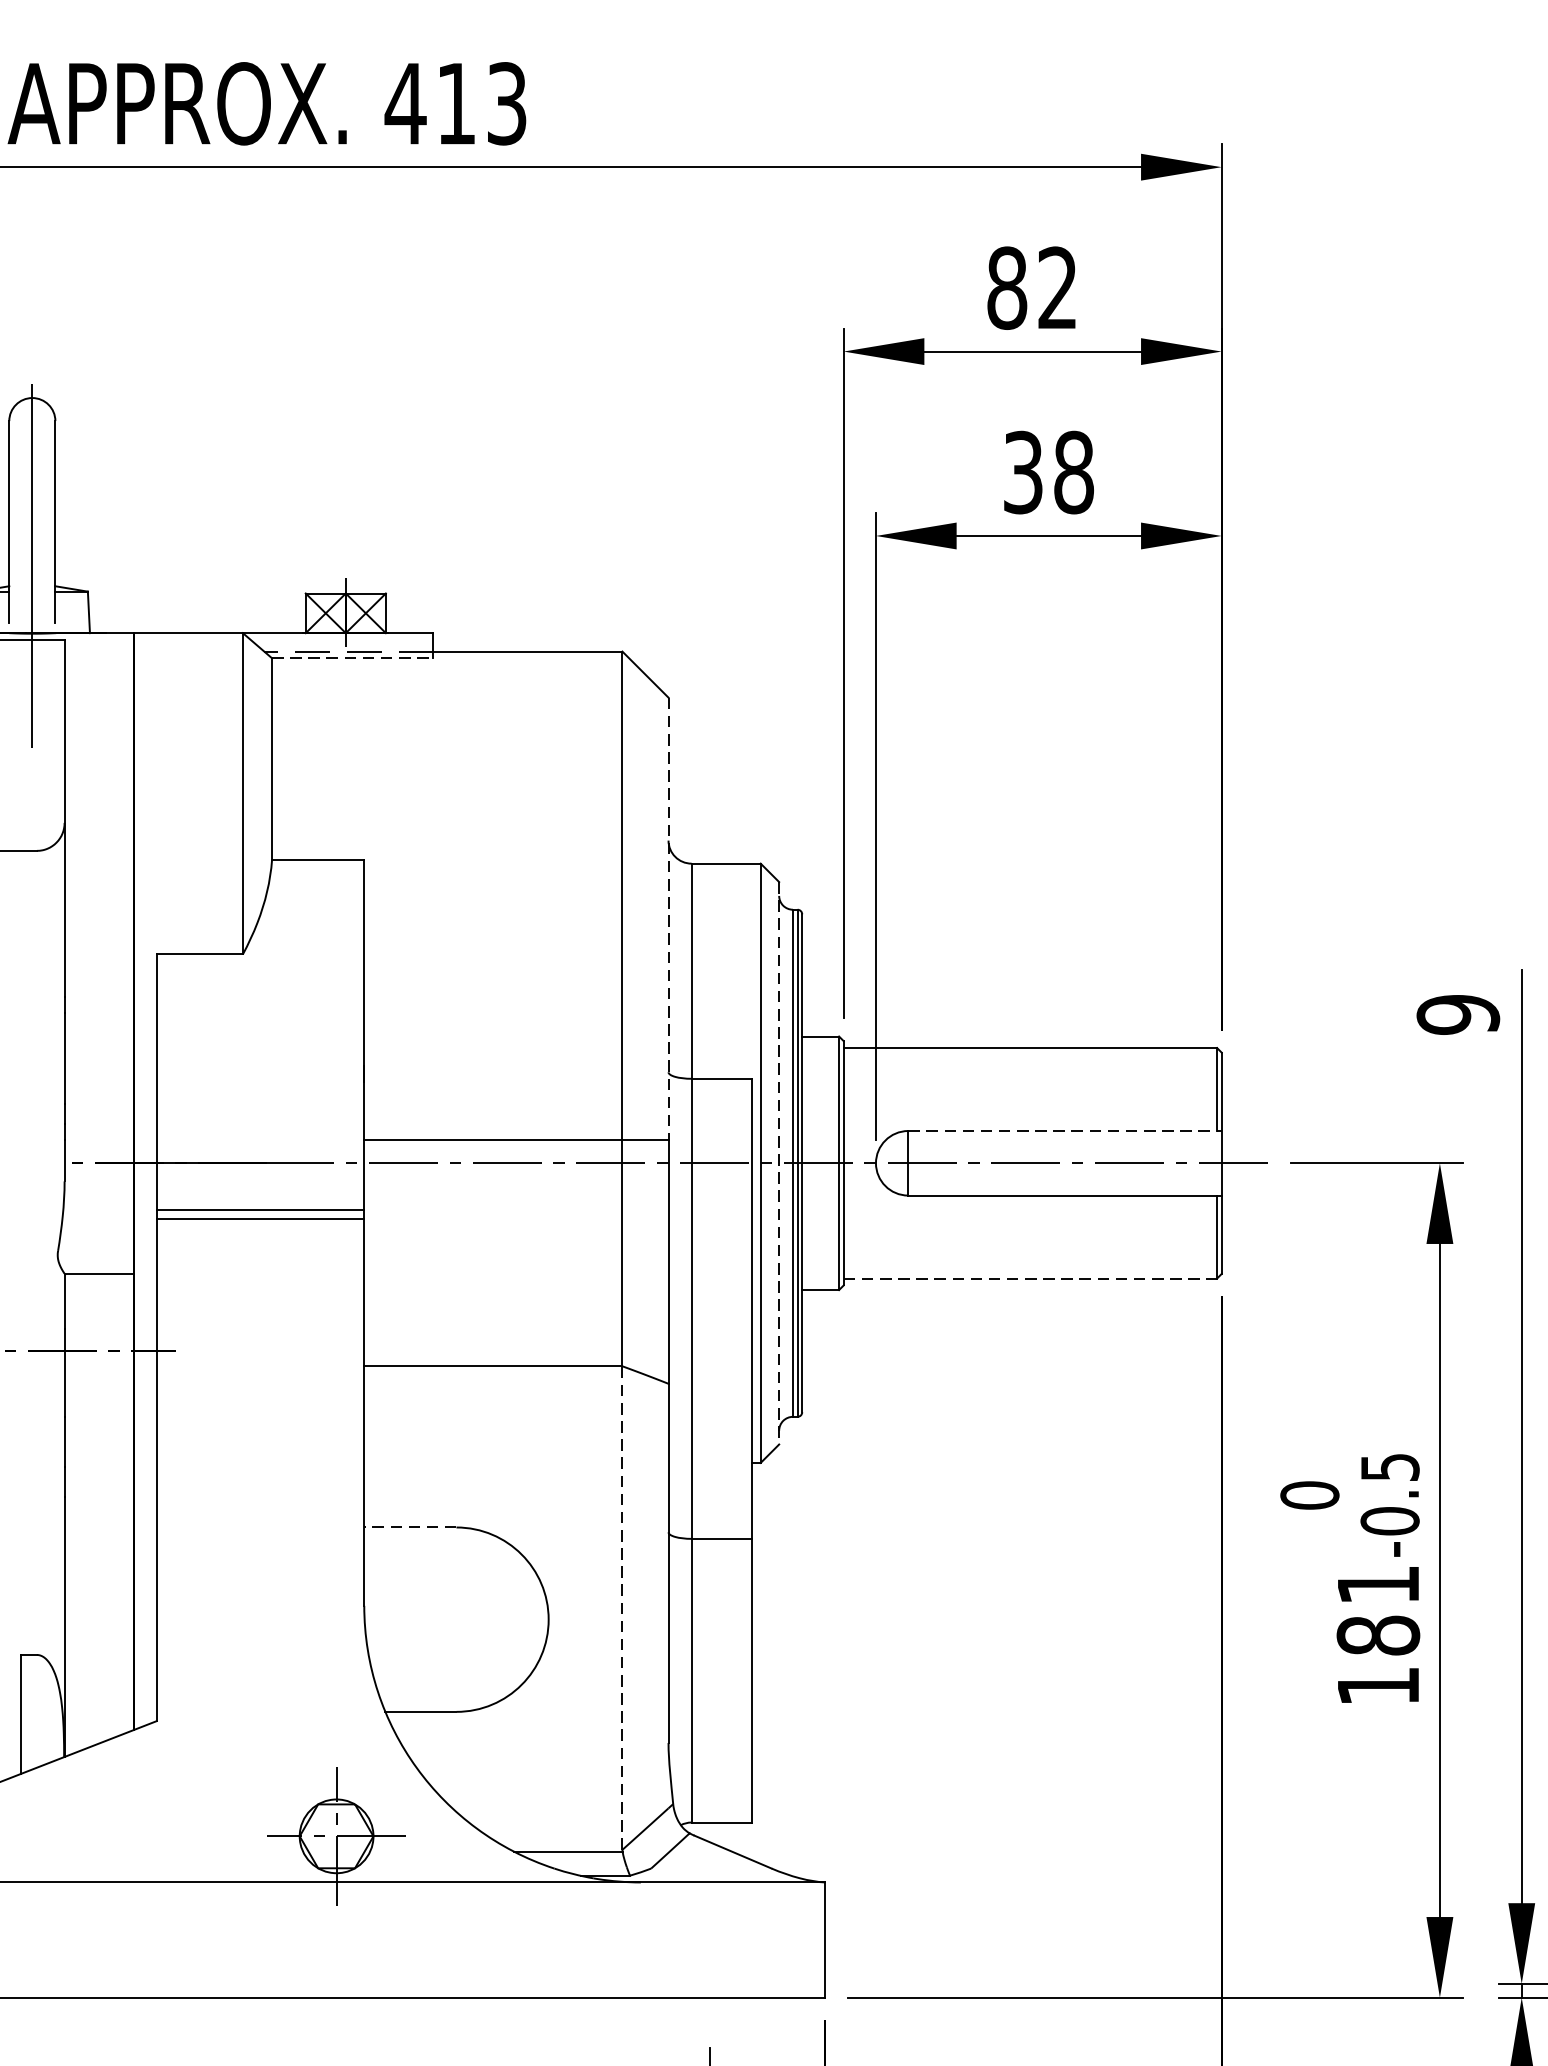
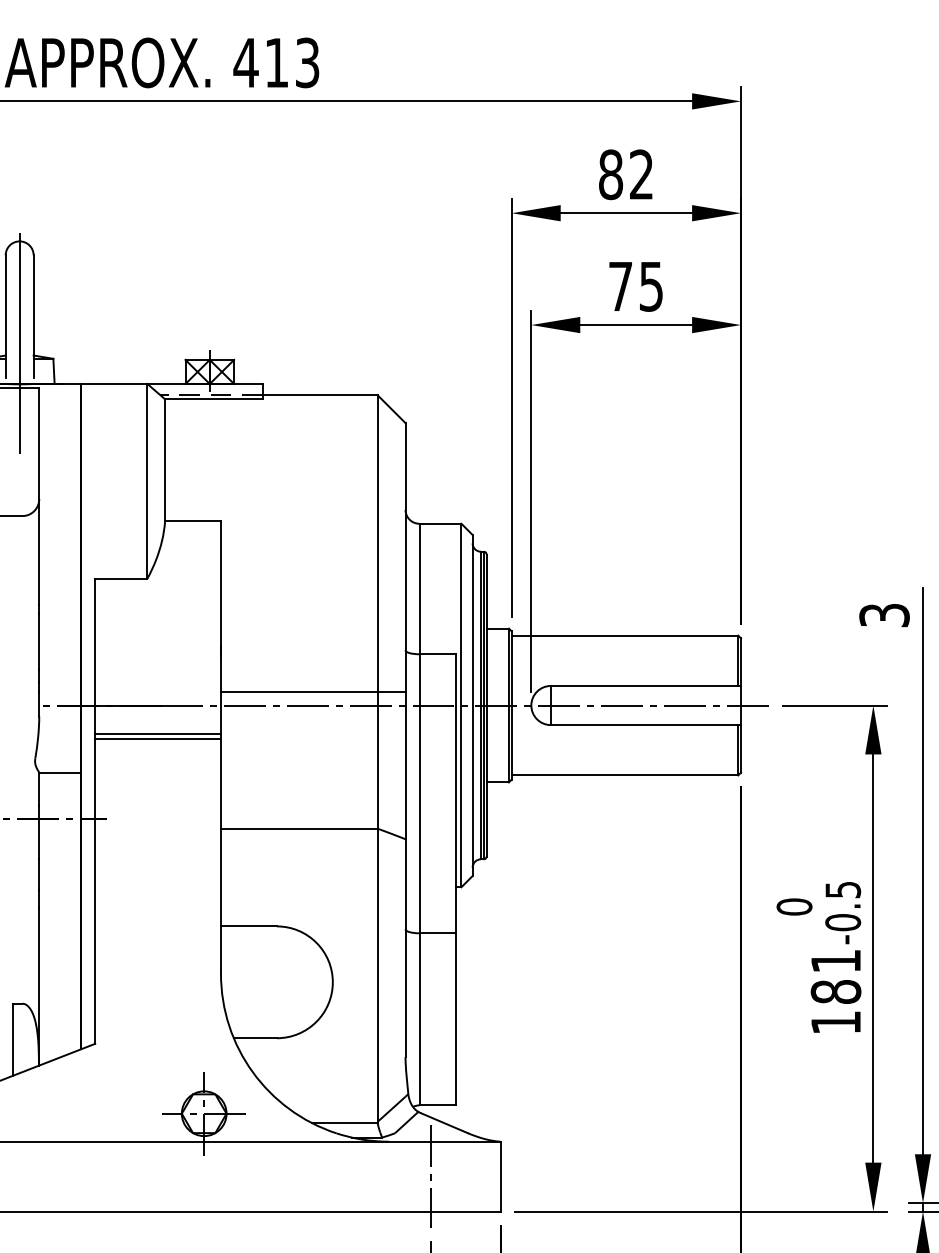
text: (1049, 472) -> (636, 286), 38 -> 75
line: (353, 658) -> (214, 399), dashed -> solid
line: (668, 919) -> (405, 557), dashed -> solid
text: (1458, 1014) -> (884, 615), 9 -> 3
line: (1065, 1130) -> (646, 685), dashed -> solid
line: (778, 1163) -> (472, 705), dashed -> solid
line: (1031, 1278) -> (625, 775), dashed -> solid
line: (409, 1527) -> (248, 926), dashed -> solid
line: (622, 1608) -> (377, 975), dashed -> solid
line: (709, 1939) -> (430, 1176), added

